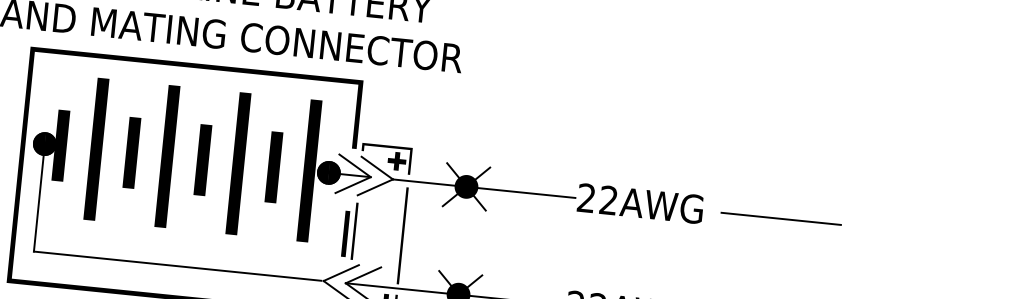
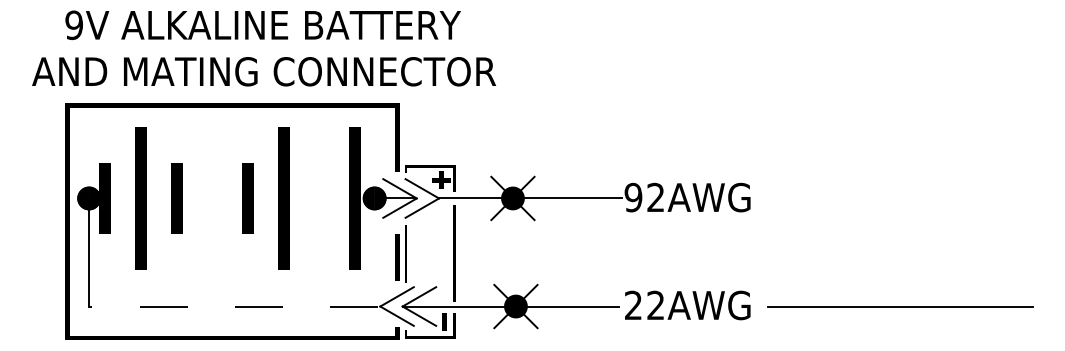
line: (166, 156) -> (211, 198), removed
line: (273, 167) -> (318, 198), removed
text: (586, 198) -> (633, 197), 22AWG -> 92AWG
line: (781, 218) -> (829, 198), removed
line: (177, 266) -> (233, 306), solid -> dashed

